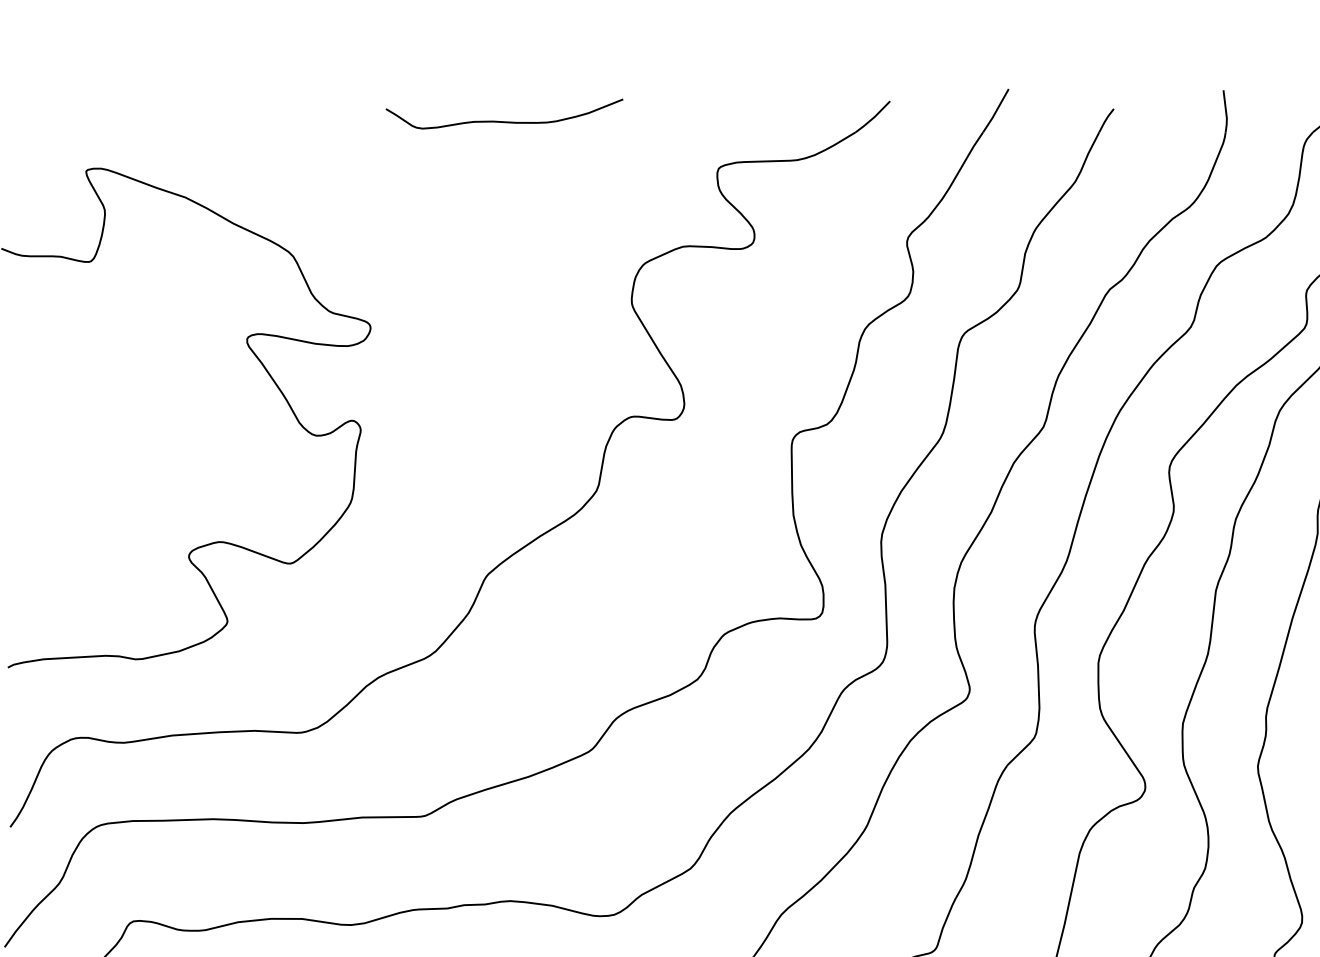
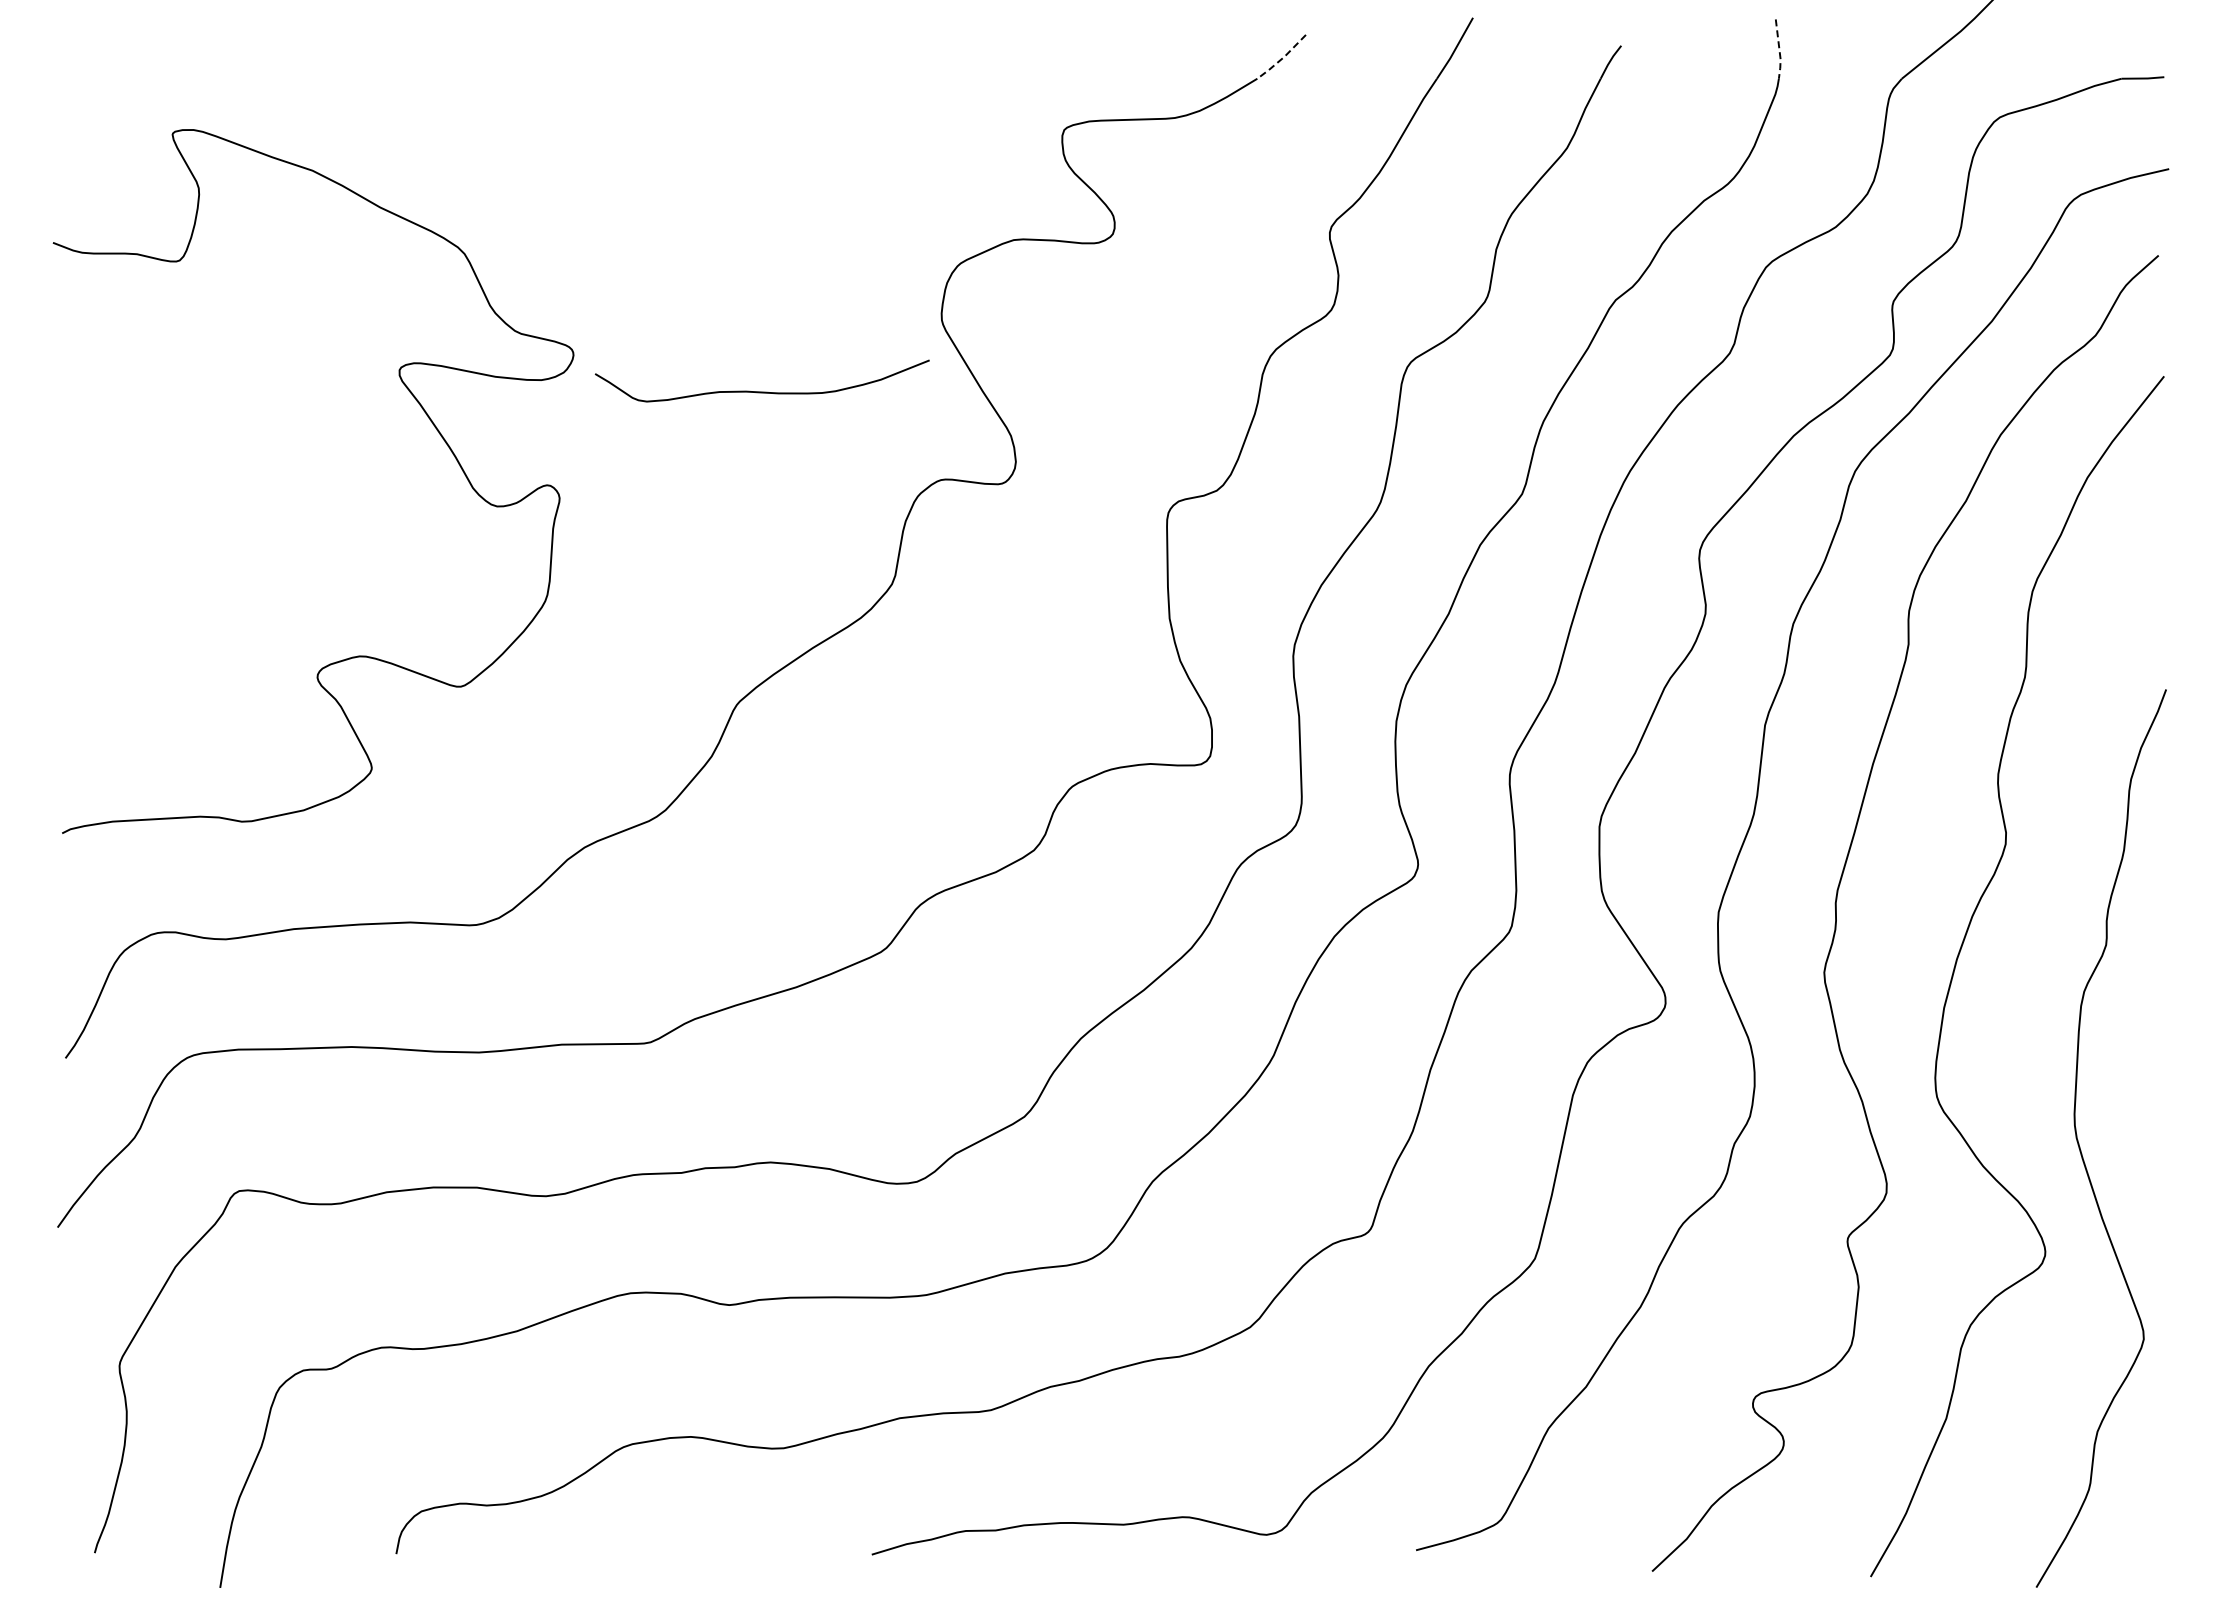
line: (1226, 112) -> (1779, 50), solid -> dashed
line: (873, 117) -> (1282, 58), solid -> dashed
curve: (503, 121) -> (761, 391), moved

